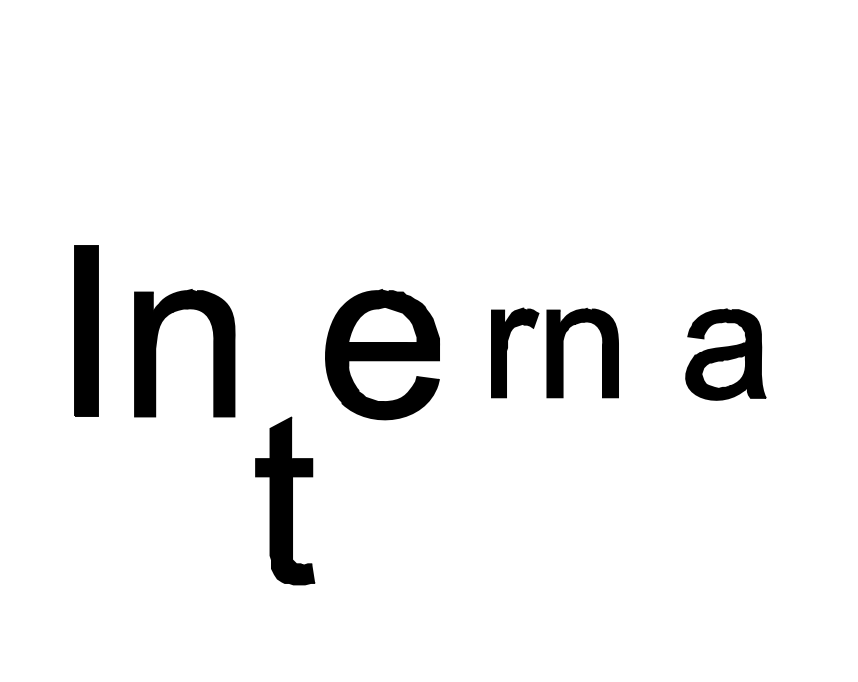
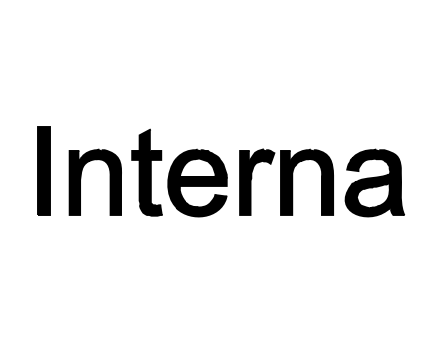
part: (554, 351) -> (286, 181), size x1.43
part: (725, 353) -> (374, 182), size x1.43
part: (283, 500) -> (146, 172), moved

